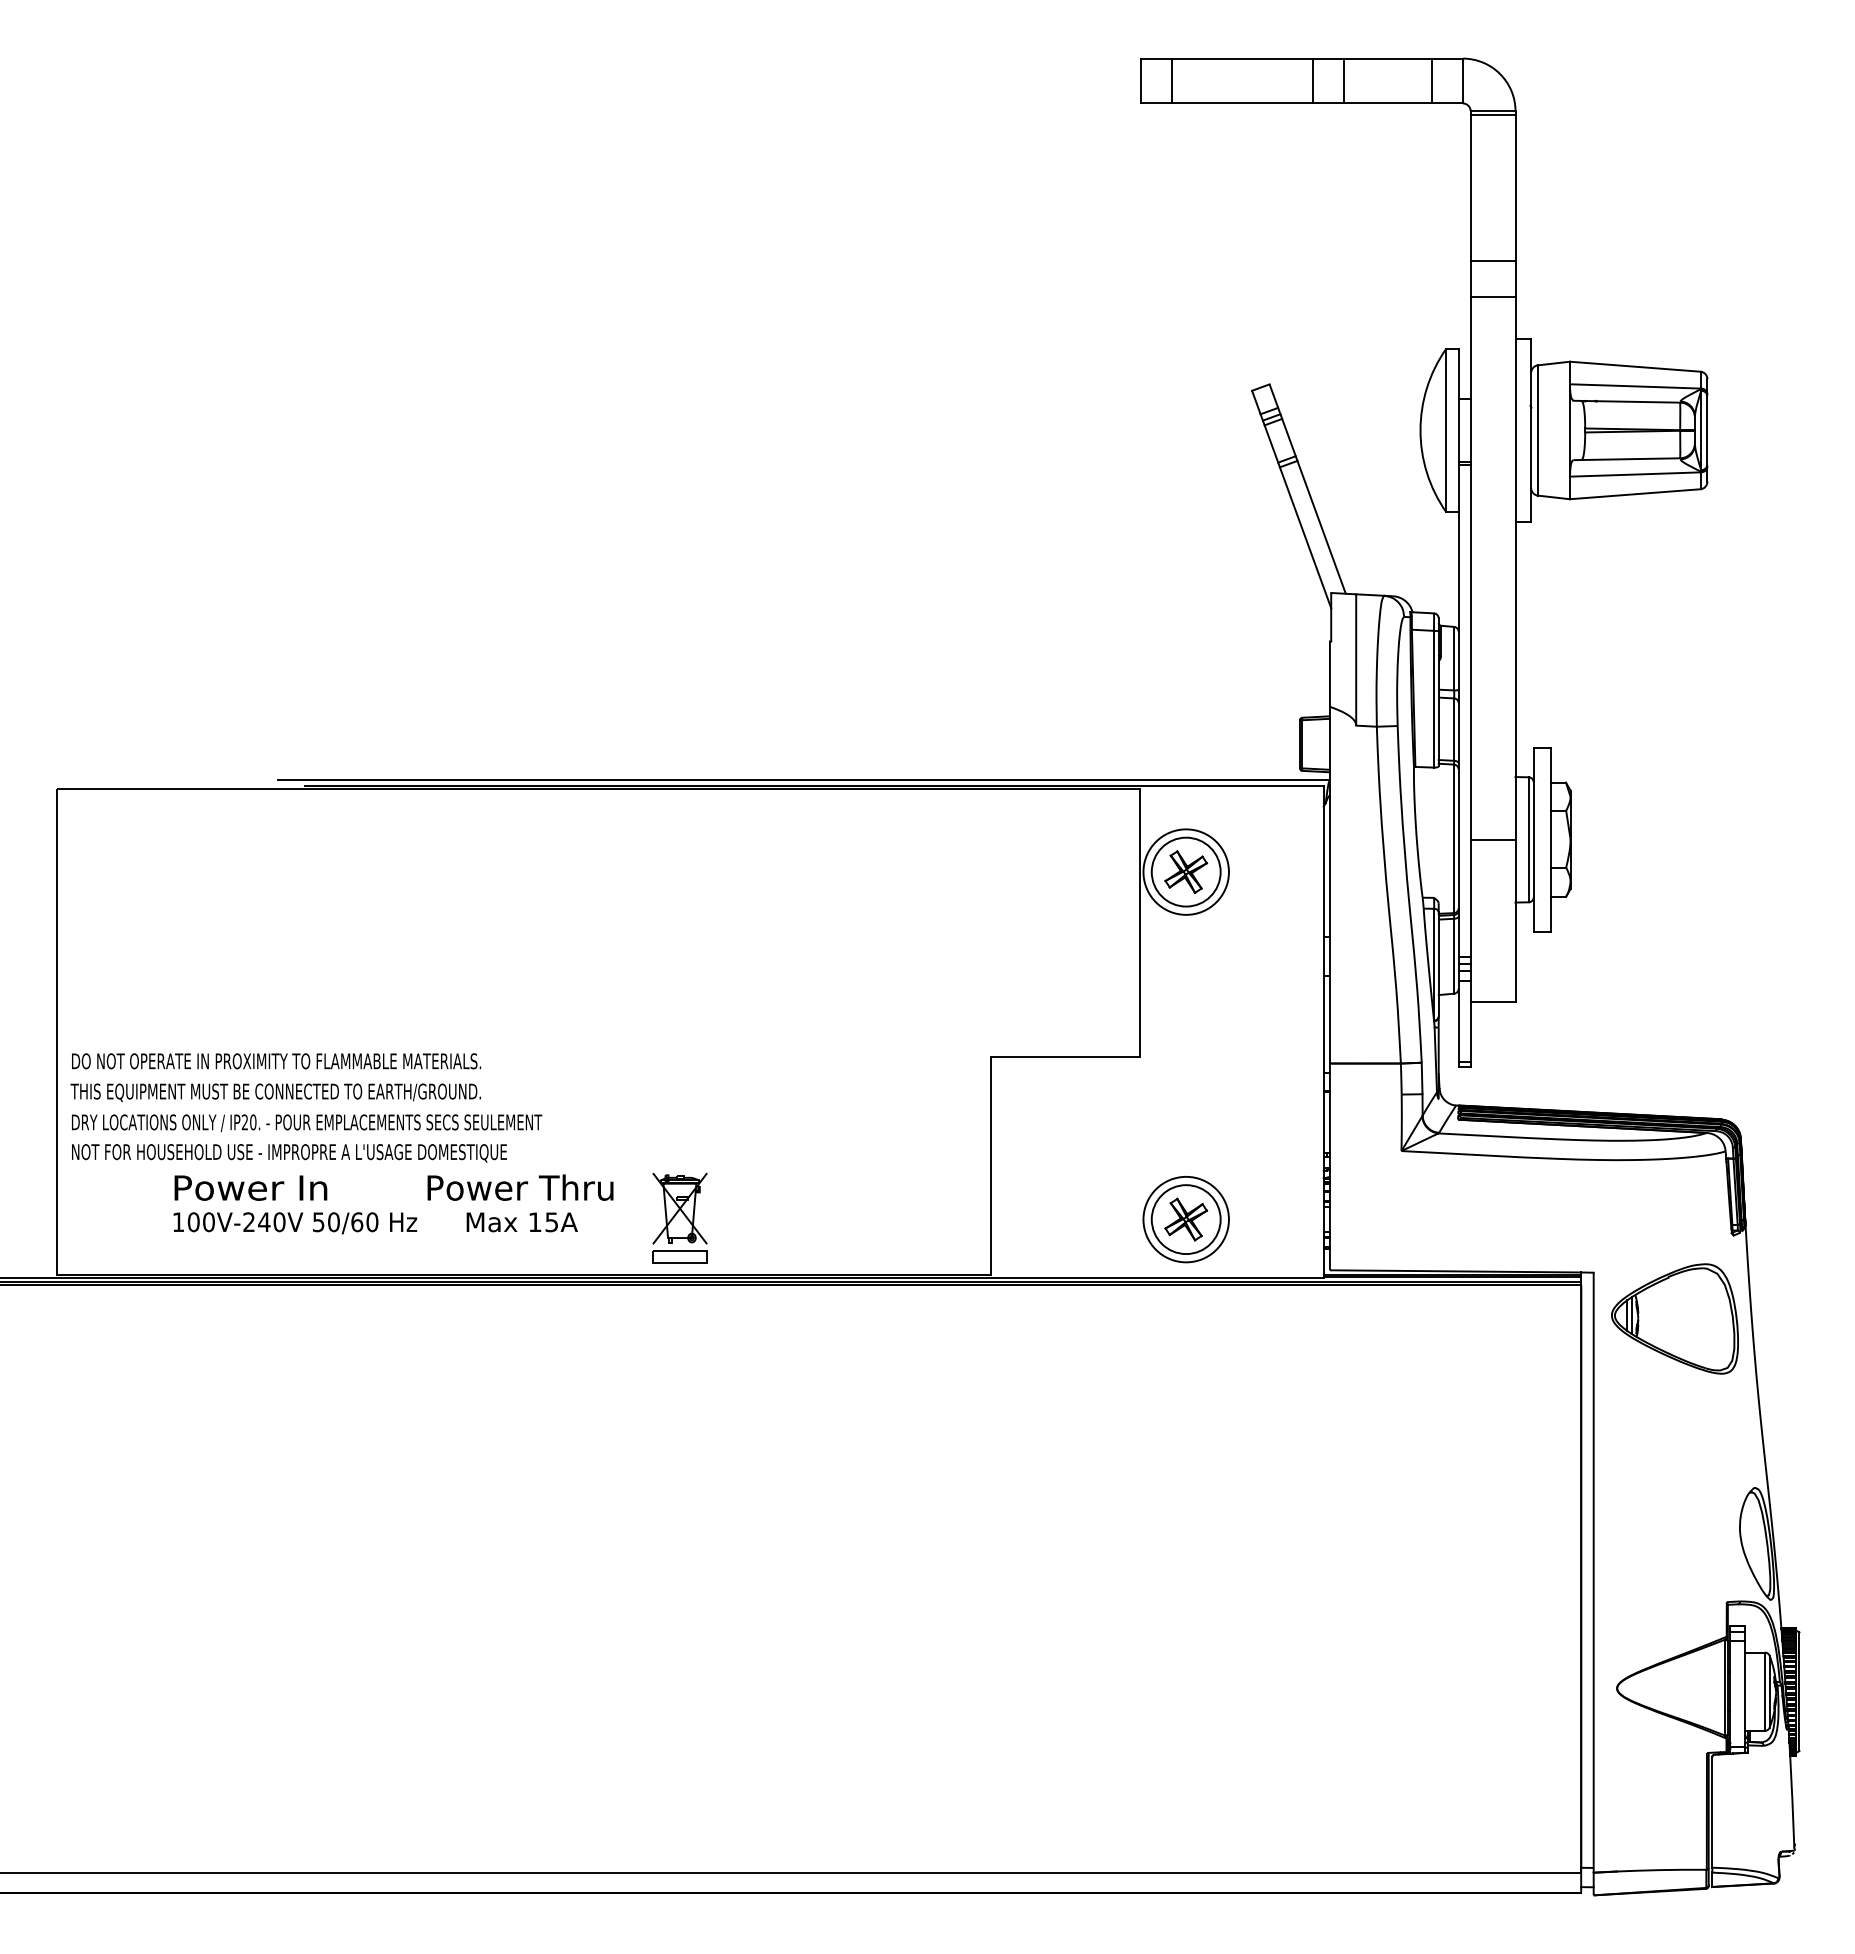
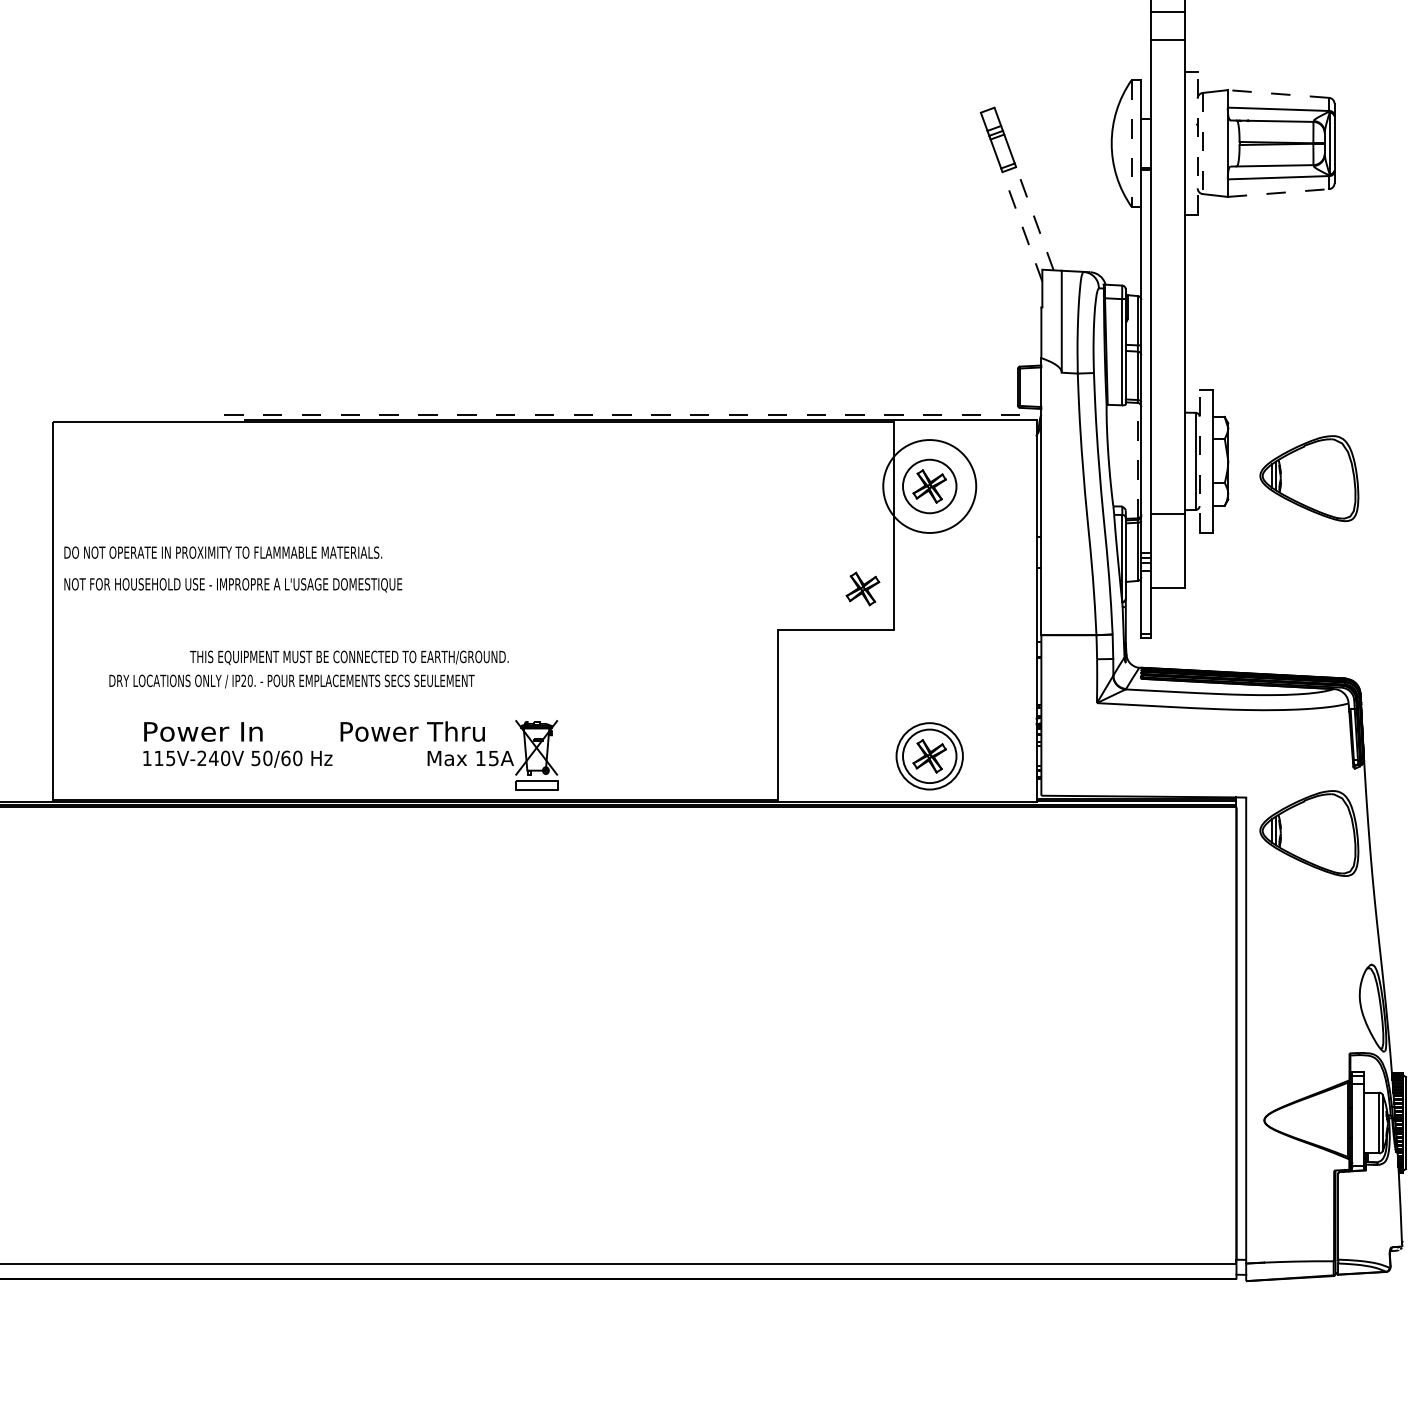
line: (1634, 366) -> (1277, 93), solid -> dashed
line: (1446, 430) -> (1131, 143), solid -> dashed
line: (1531, 430) -> (1197, 143), solid -> dashed
line: (1537, 430) -> (1202, 143), solid -> dashed
line: (1635, 494) -> (1278, 193), solid -> dashed
line: (1321, 527) -> (1034, 218), solid -> dashed
line: (1305, 537) -> (1022, 226), solid -> dashed
line: (804, 779) -> (633, 414), solid -> dashed
line: (1453, 838) -> (1137, 460), solid -> dashed
line: (1492, 839) -> (1167, 513), moved
line: (1533, 839) -> (1199, 461), solid -> dashed
part: (1674, 861) -> (1308, 478), added
circle: (1185, 871) -> (929, 486), size x1.4
part: (1100, 1003) -> (863, 588), added
text: (276, 1061) -> (223, 552), moved
text: (275, 1092) -> (349, 657), moved
text: (307, 1123) -> (292, 681), moved
text: (289, 1153) -> (233, 585), moved
text: (200, 1222) -> (164, 758), 100V-240V -> 115V-240V
text: (521, 1222) -> (470, 758), moved

